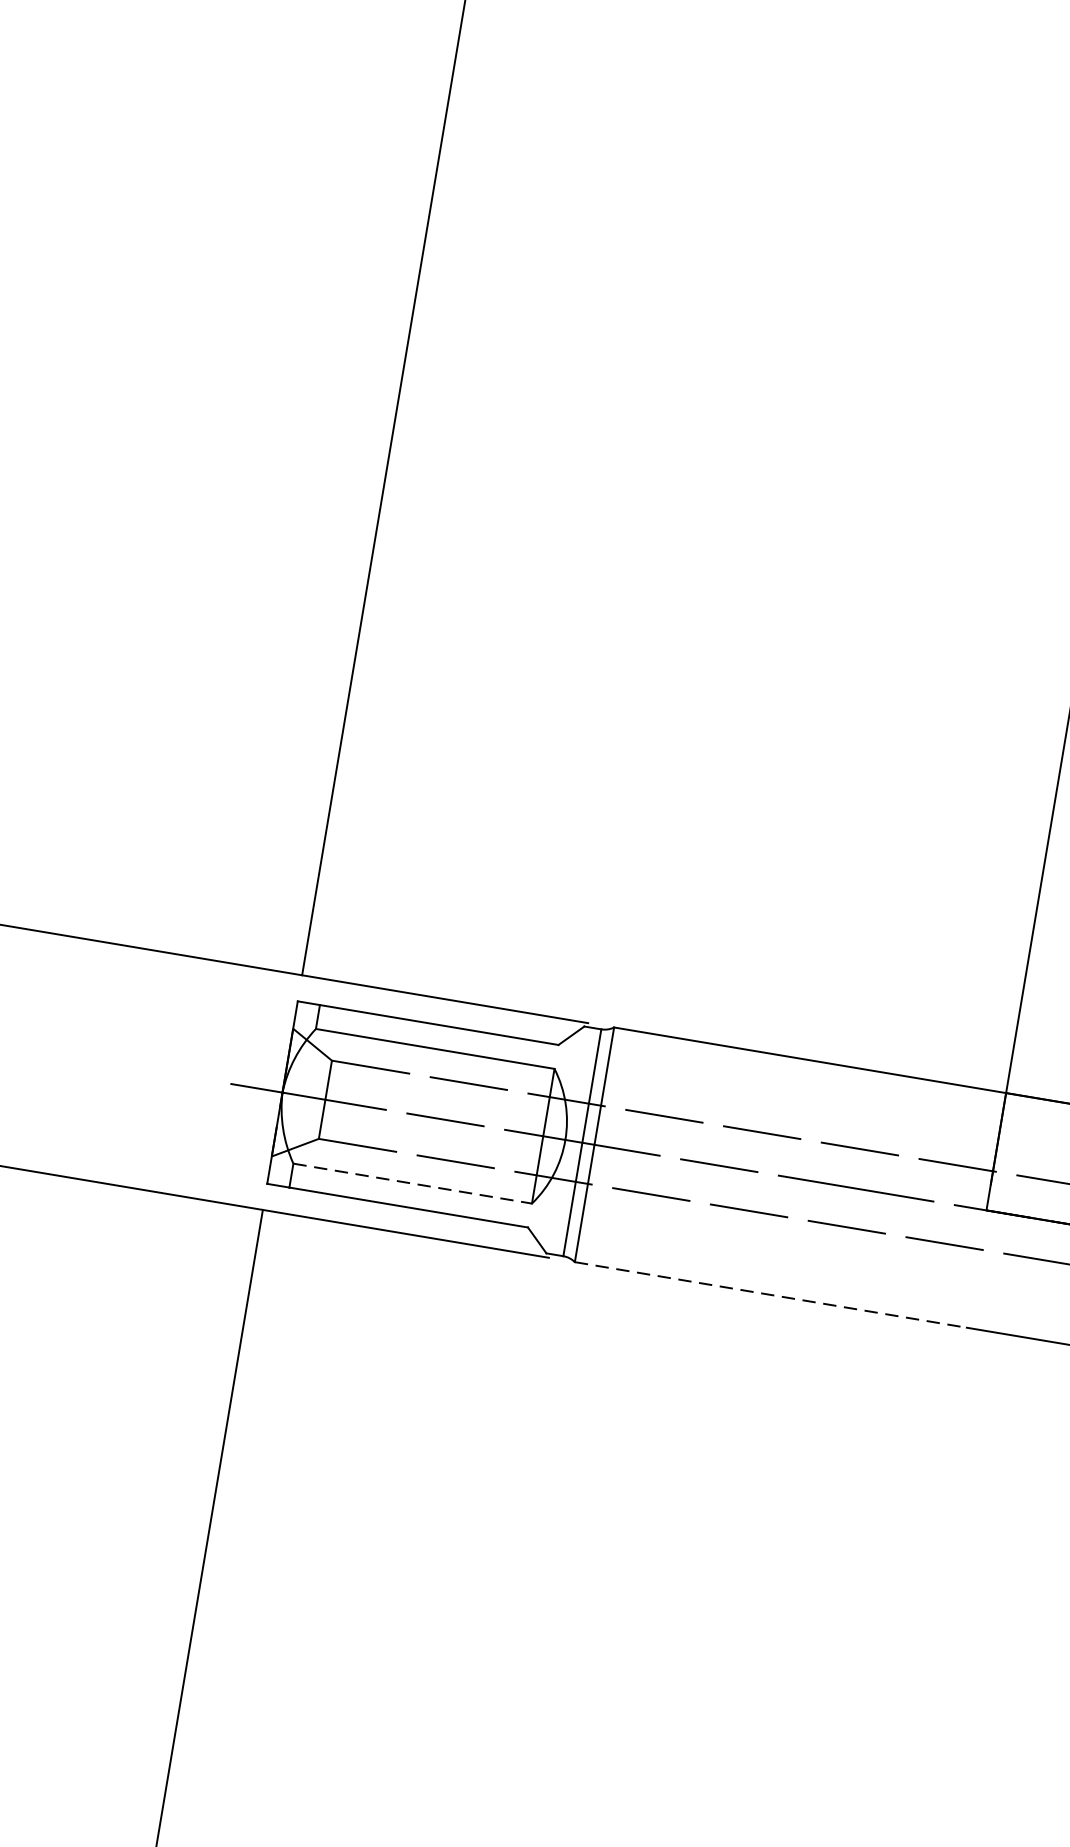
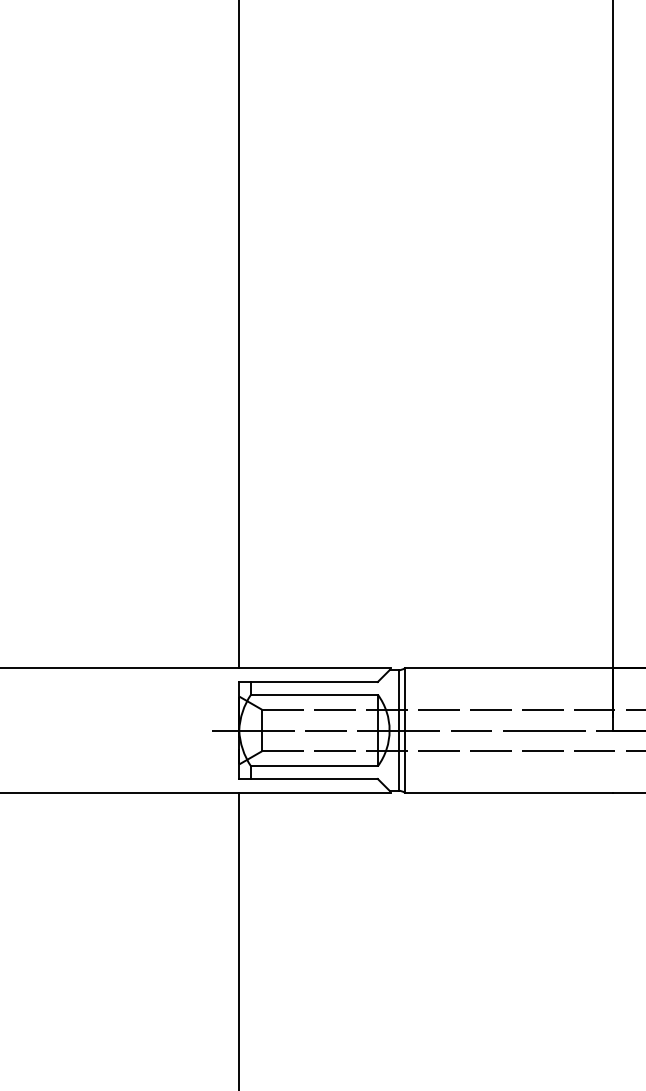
line: (412, 1184) -> (314, 766), dashed -> solid
line: (771, 1294) -> (509, 792), dashed -> solid

